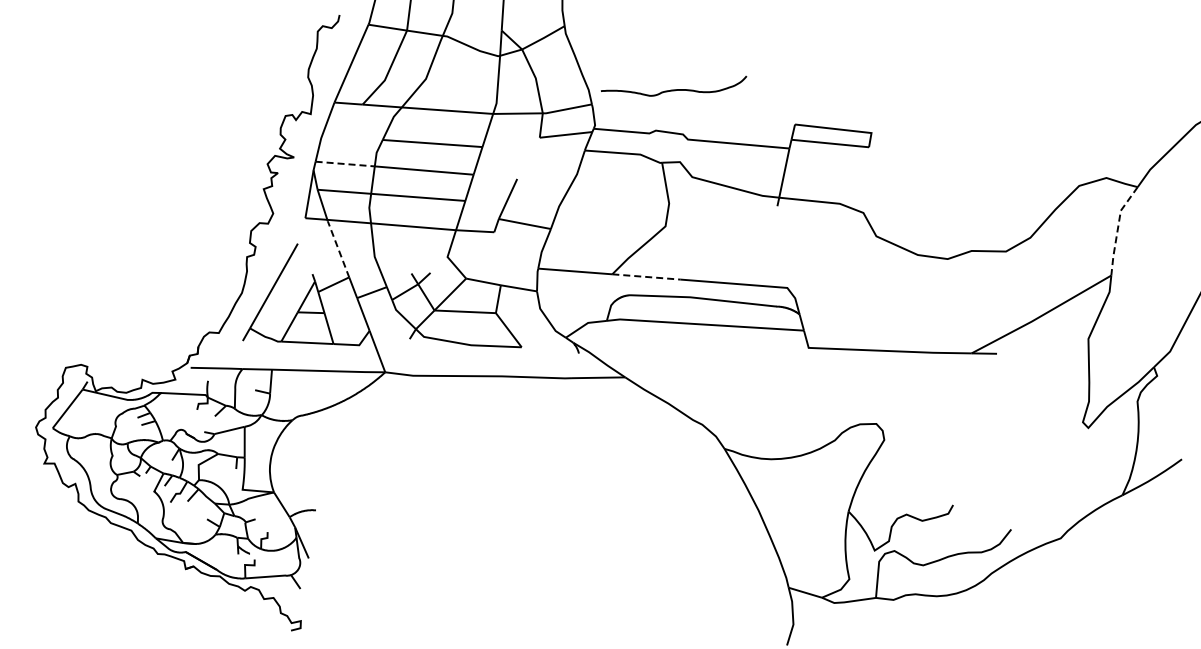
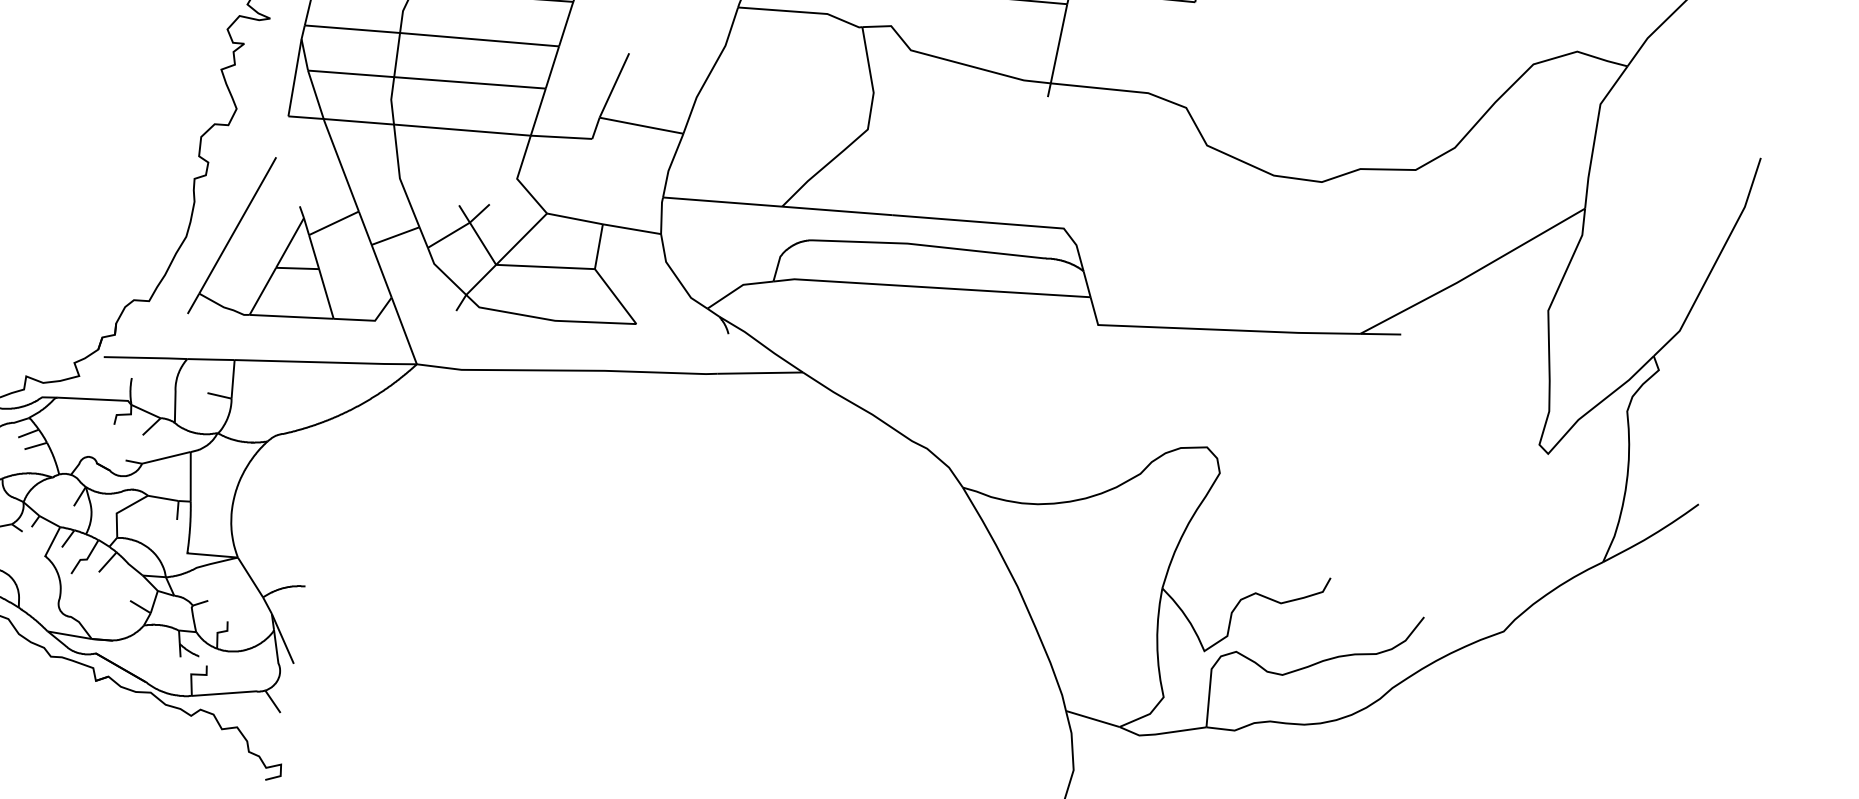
line: (345, 164) -> (352, 29), dashed -> solid
line: (1117, 229) -> (1595, 134), dashed -> solid
line: (338, 248) -> (341, 165), dashed -> solid
line: (647, 277) -> (838, 211), dashed -> solid

